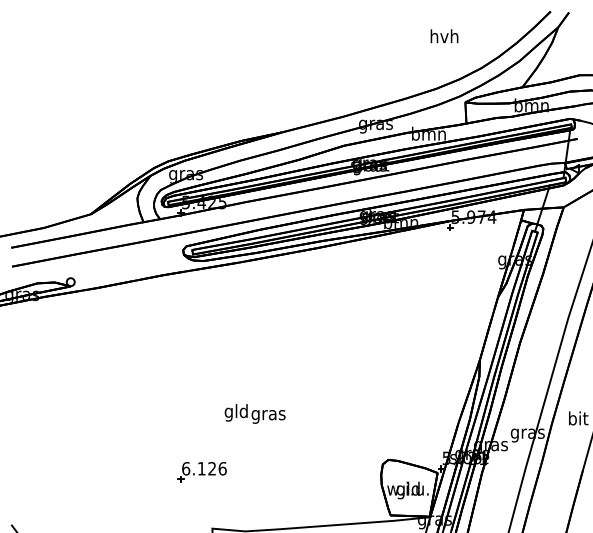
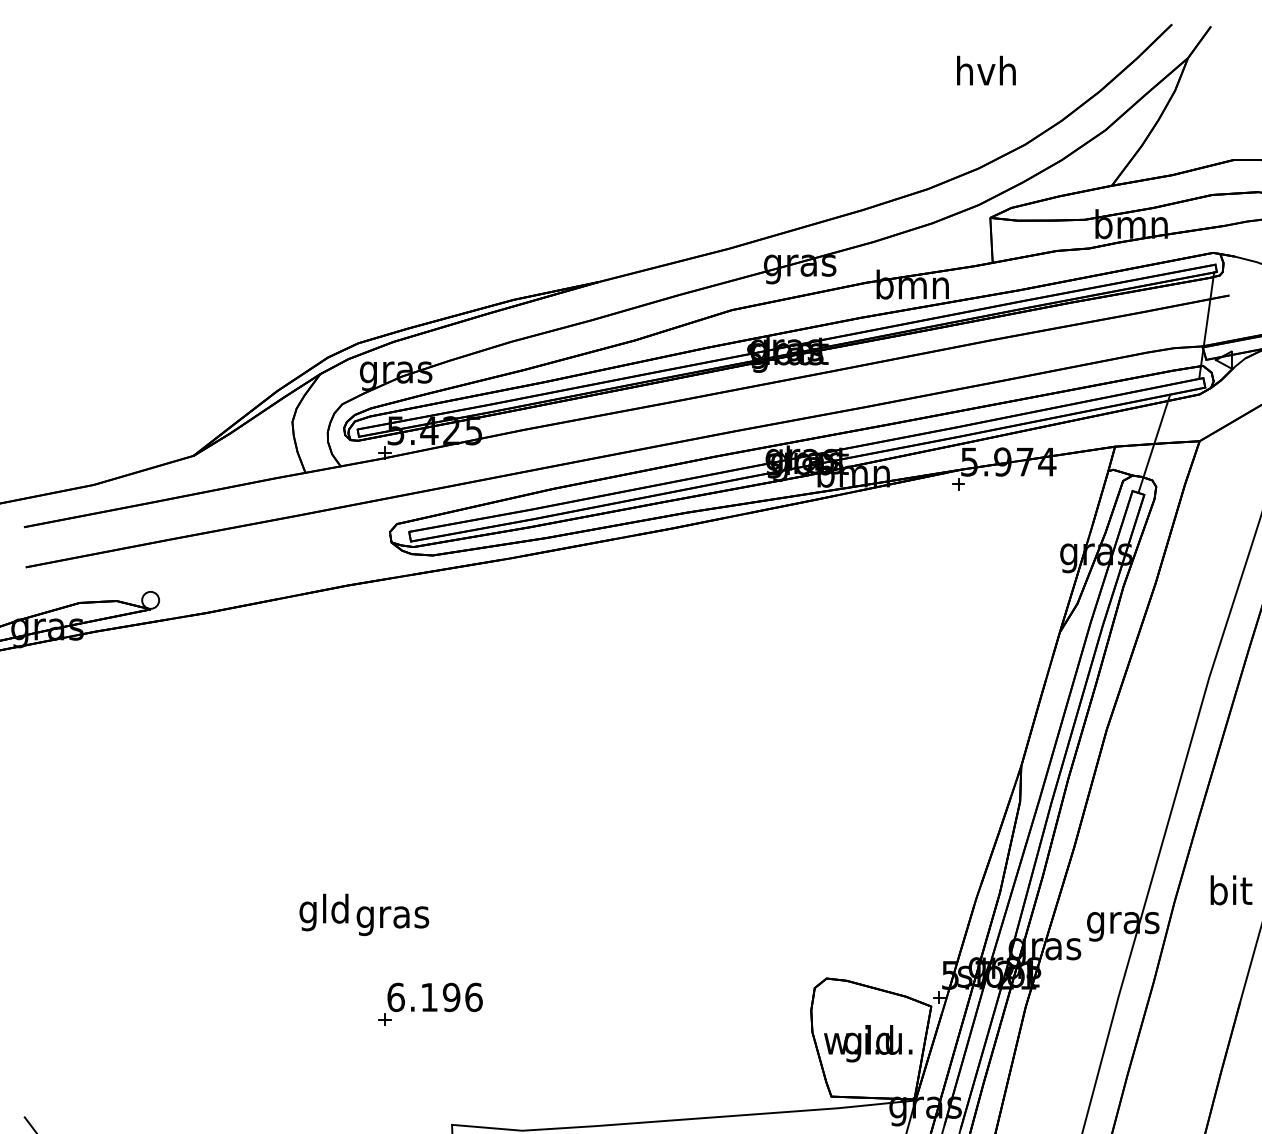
text: (444, 36) -> (986, 71), moved
text: (254, 413) -> (362, 913), moved
text: (212, 468) -> (452, 996), 6.126 -> 6.196

